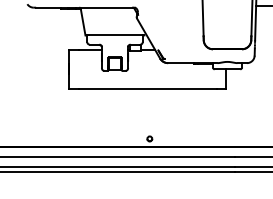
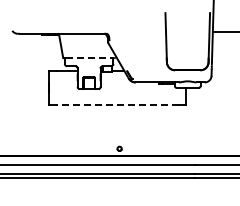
line: (116, 35) -> (90, 58), solid -> dashed
line: (147, 88) -> (117, 104), solid -> dashed

